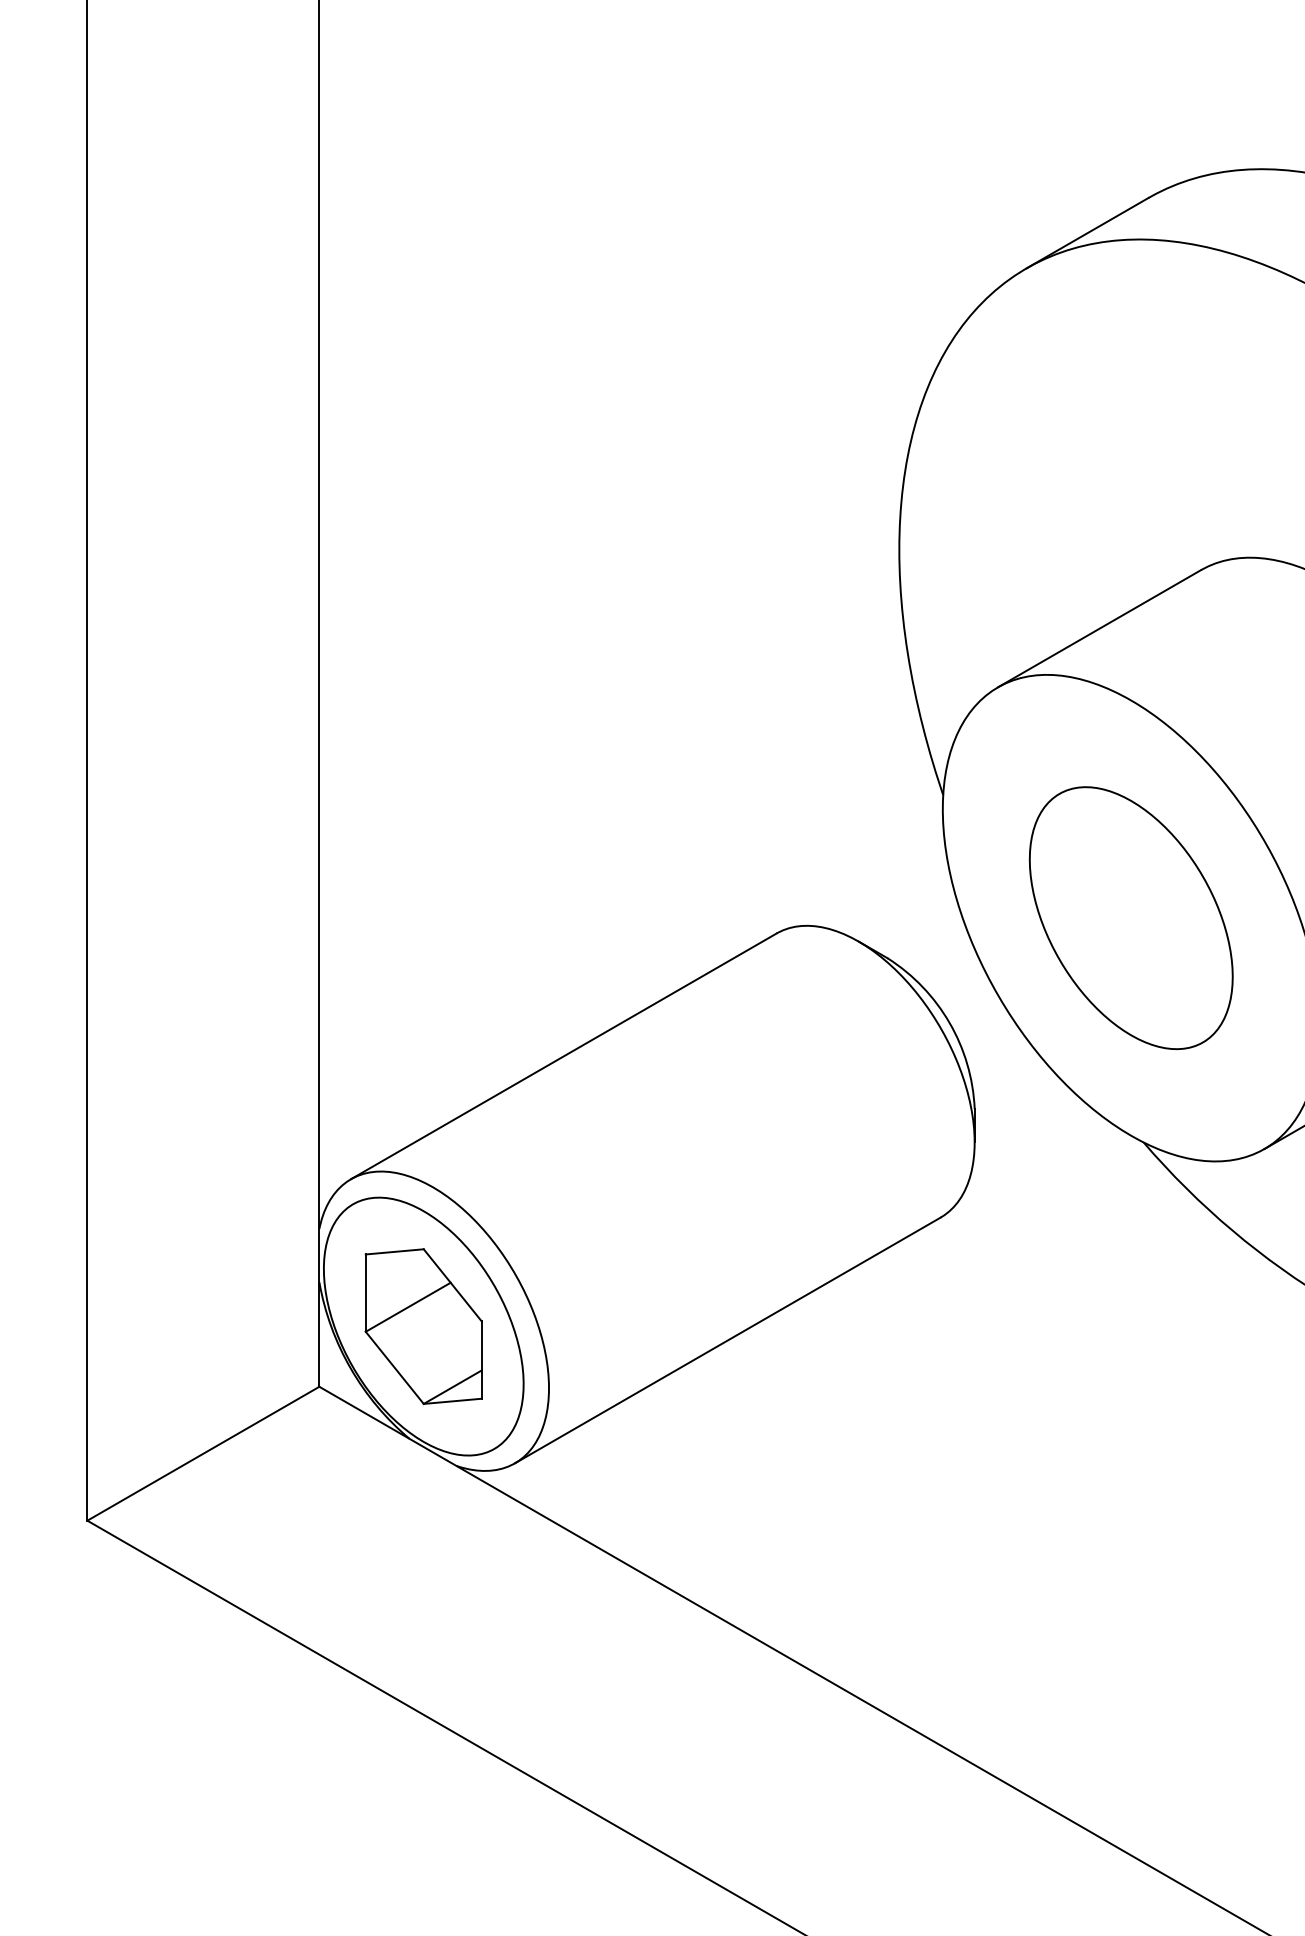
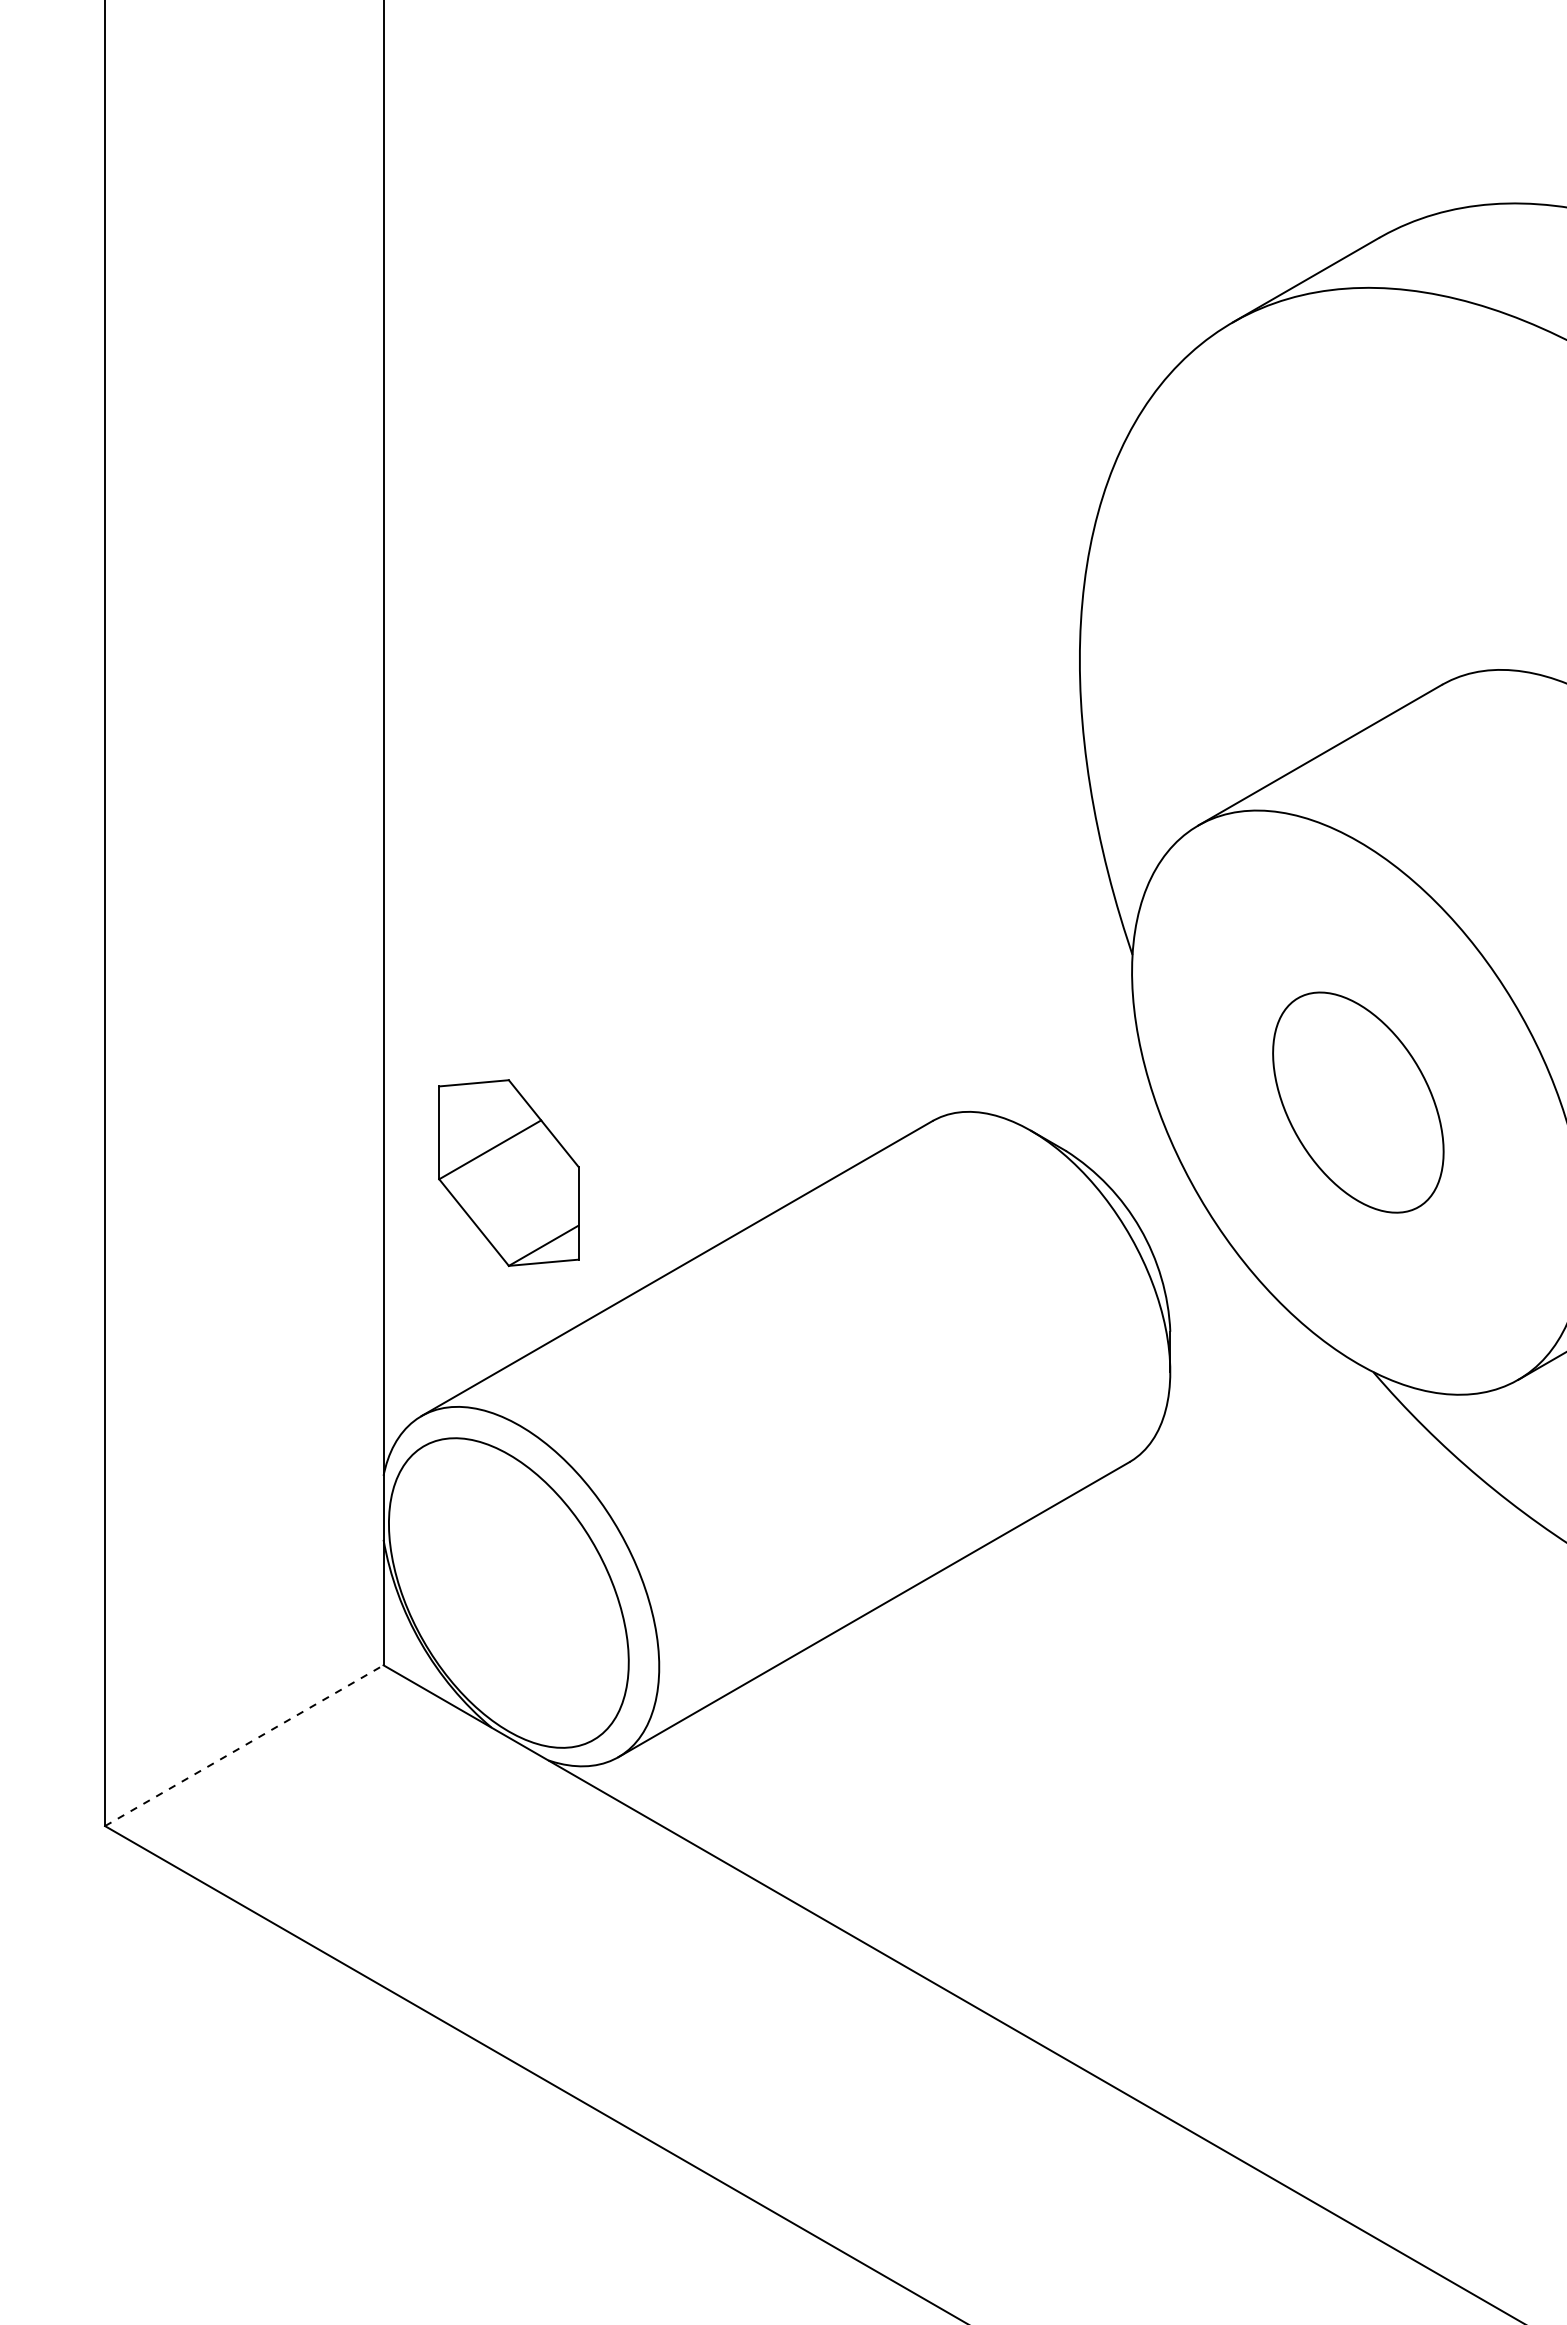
part: (1131, 918) -> (1358, 1102), size x0.7
part: (423, 1326) -> (508, 1172), moved
line: (203, 1453) -> (244, 1745), solid -> dashed

